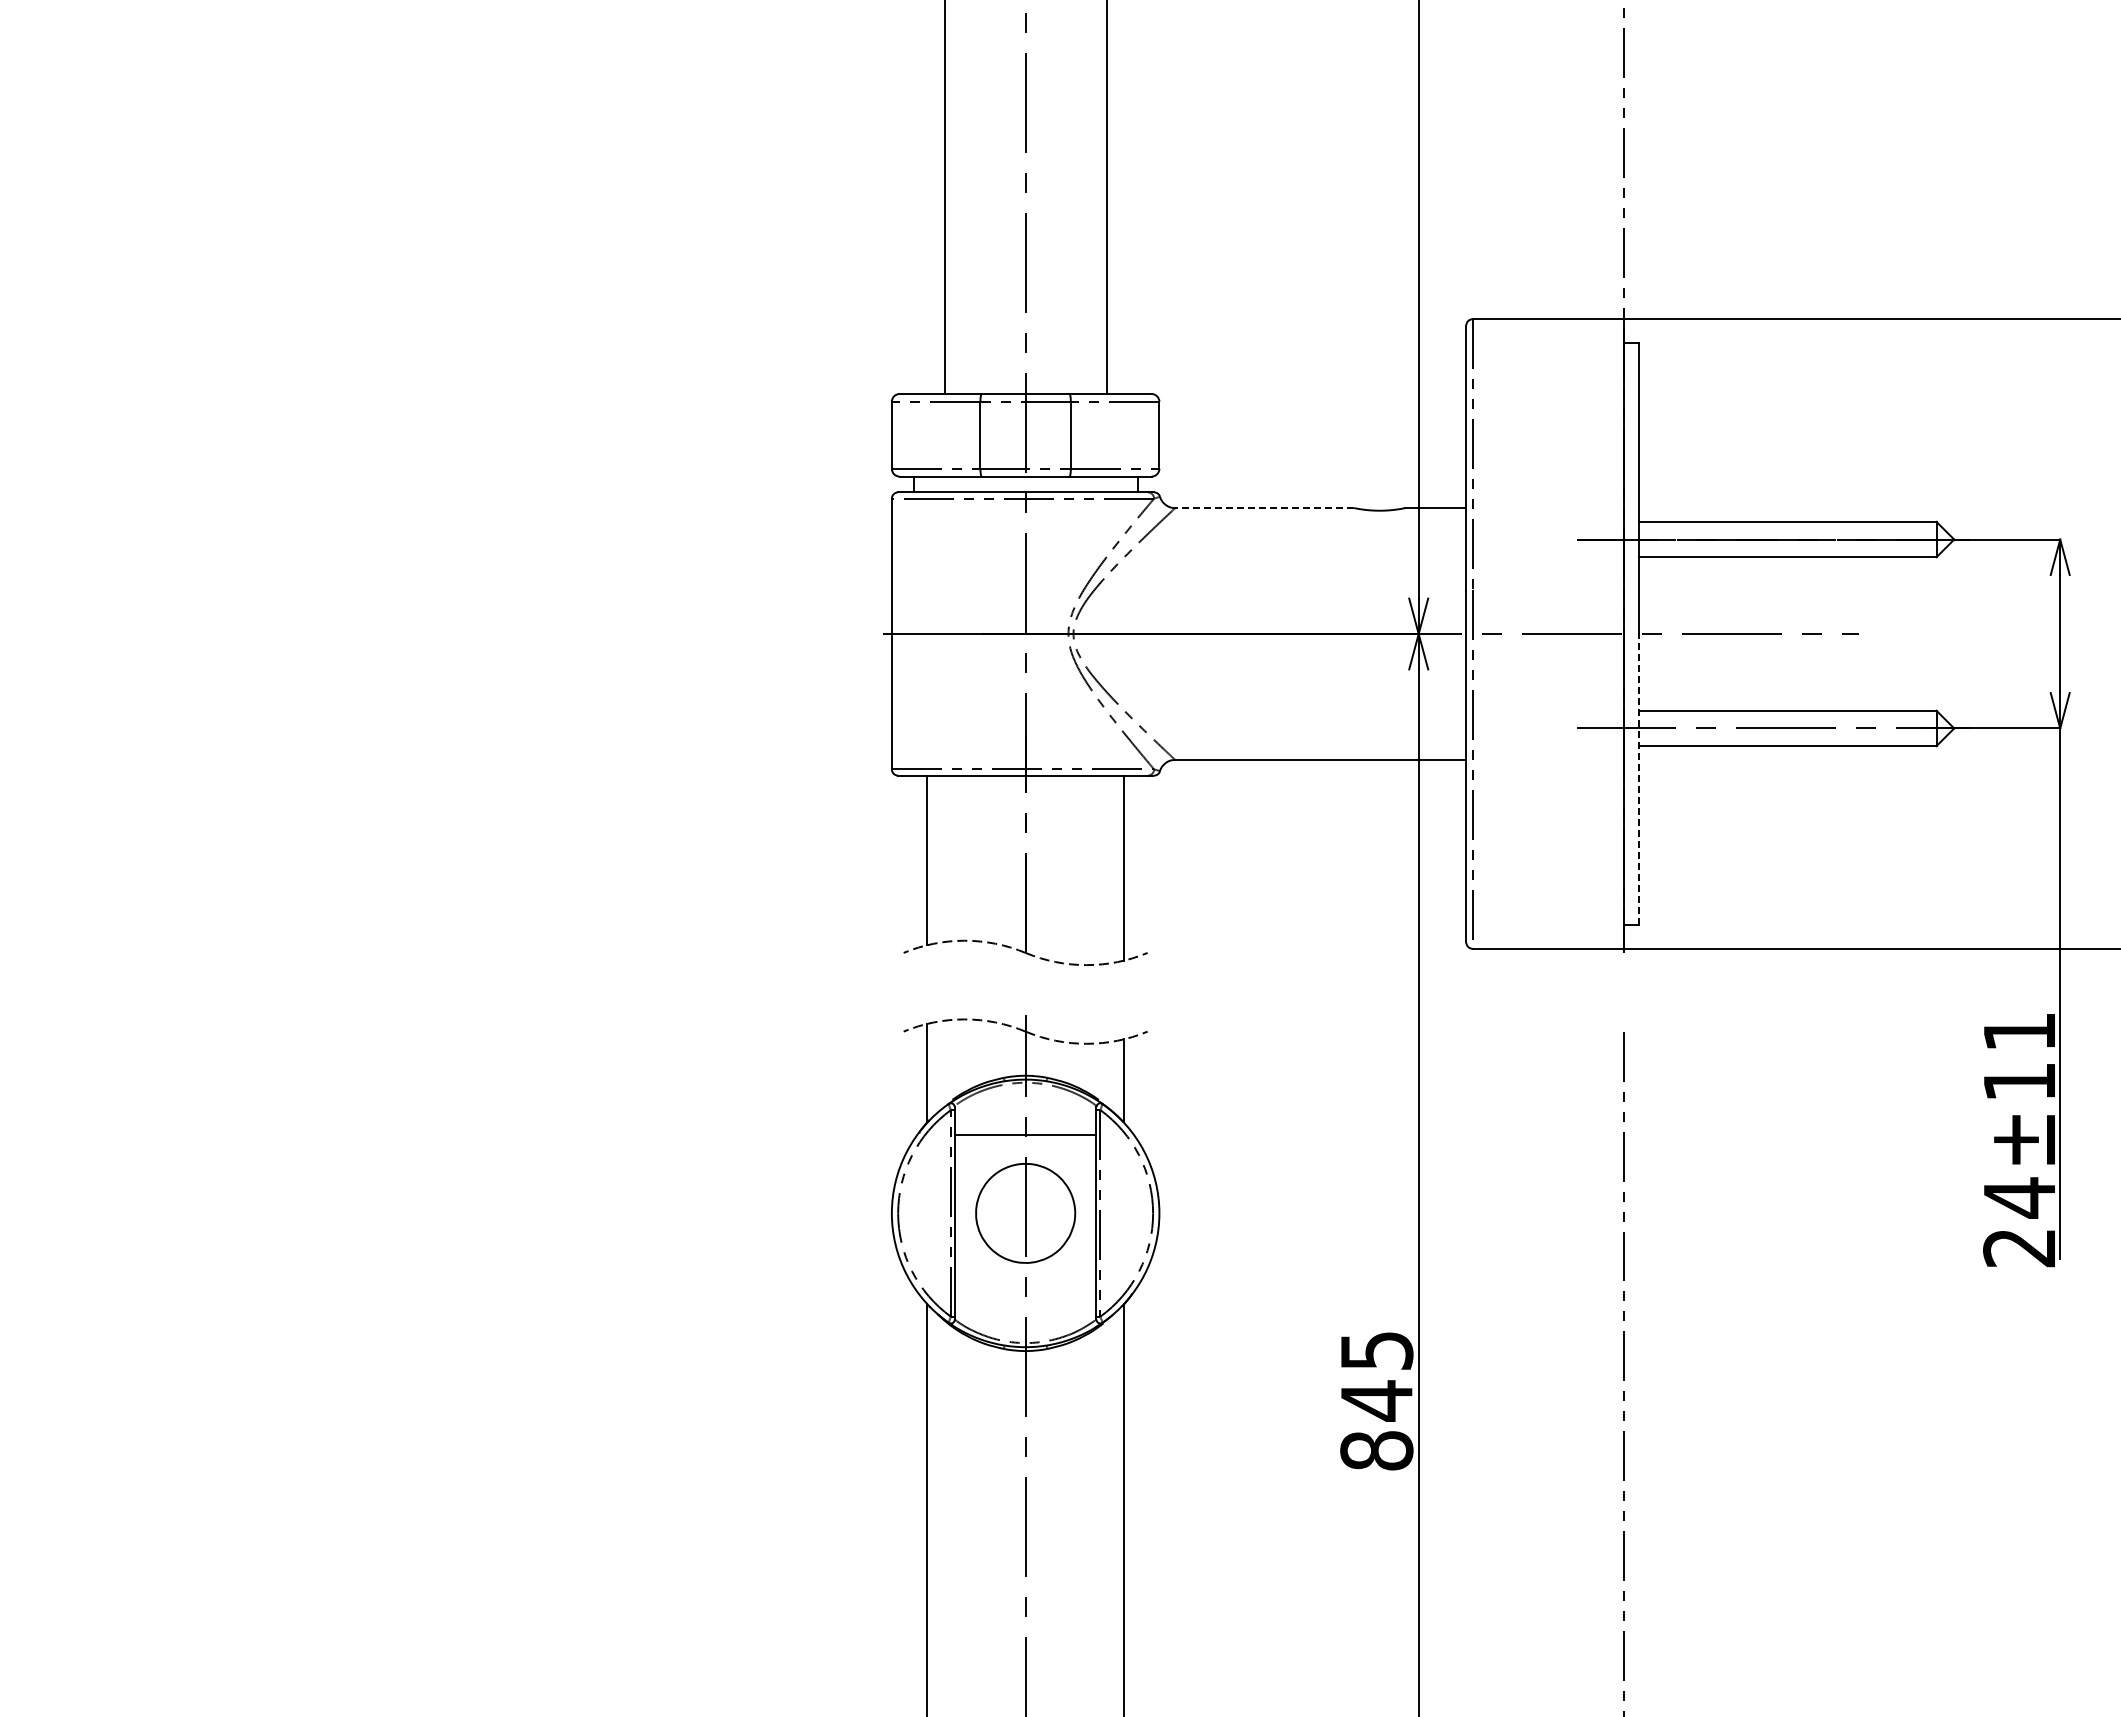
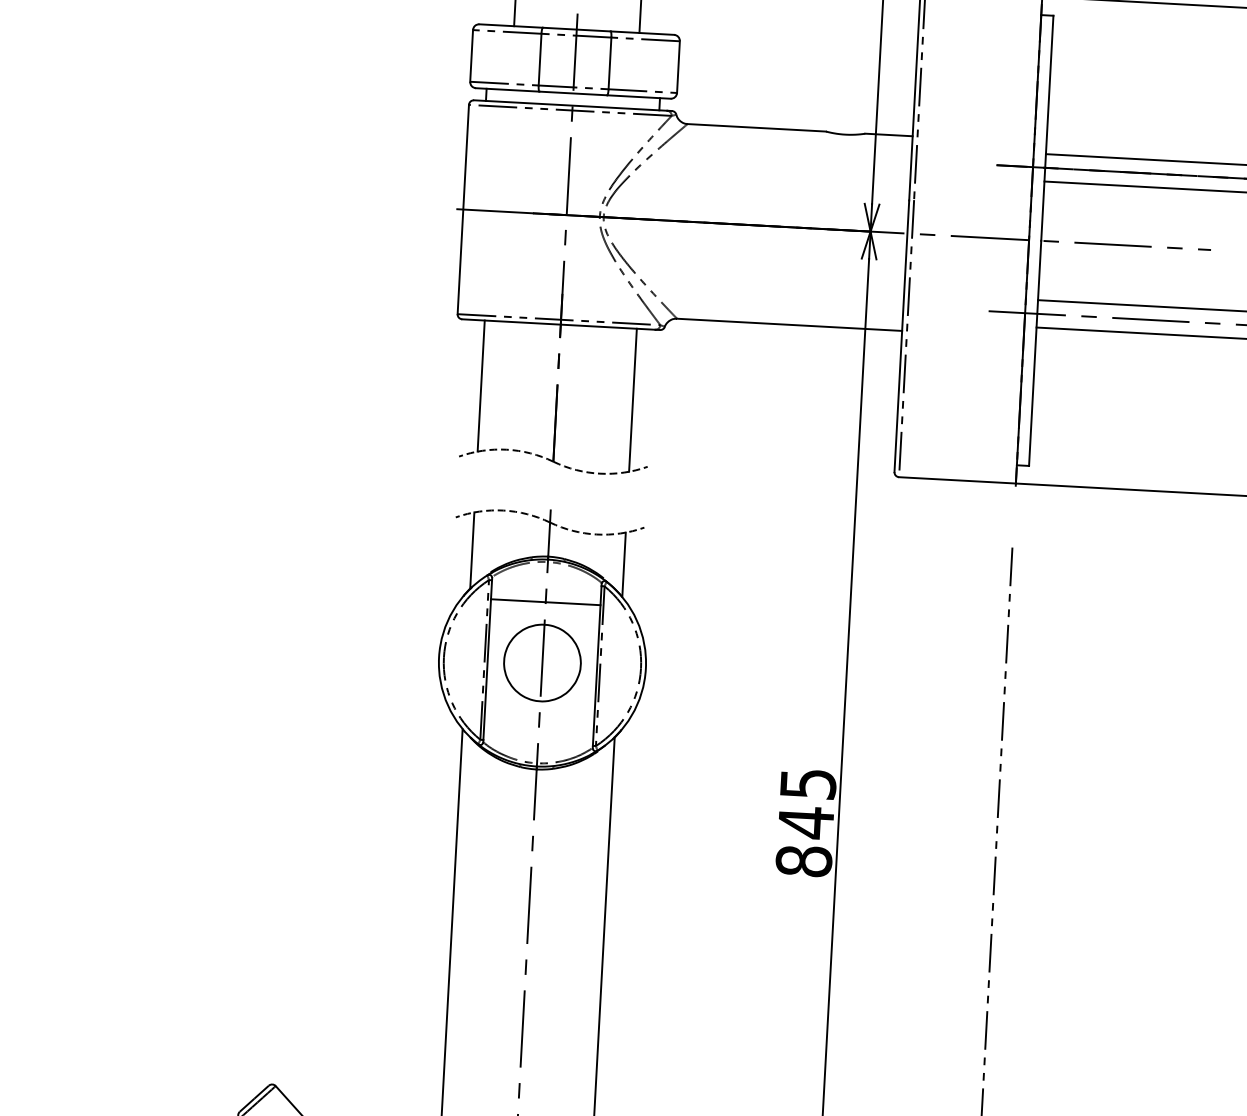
line: (1264, 508) -> (756, 128), dashed -> solid
line: (1639, 779) -> (1035, 353), dashed -> solid

